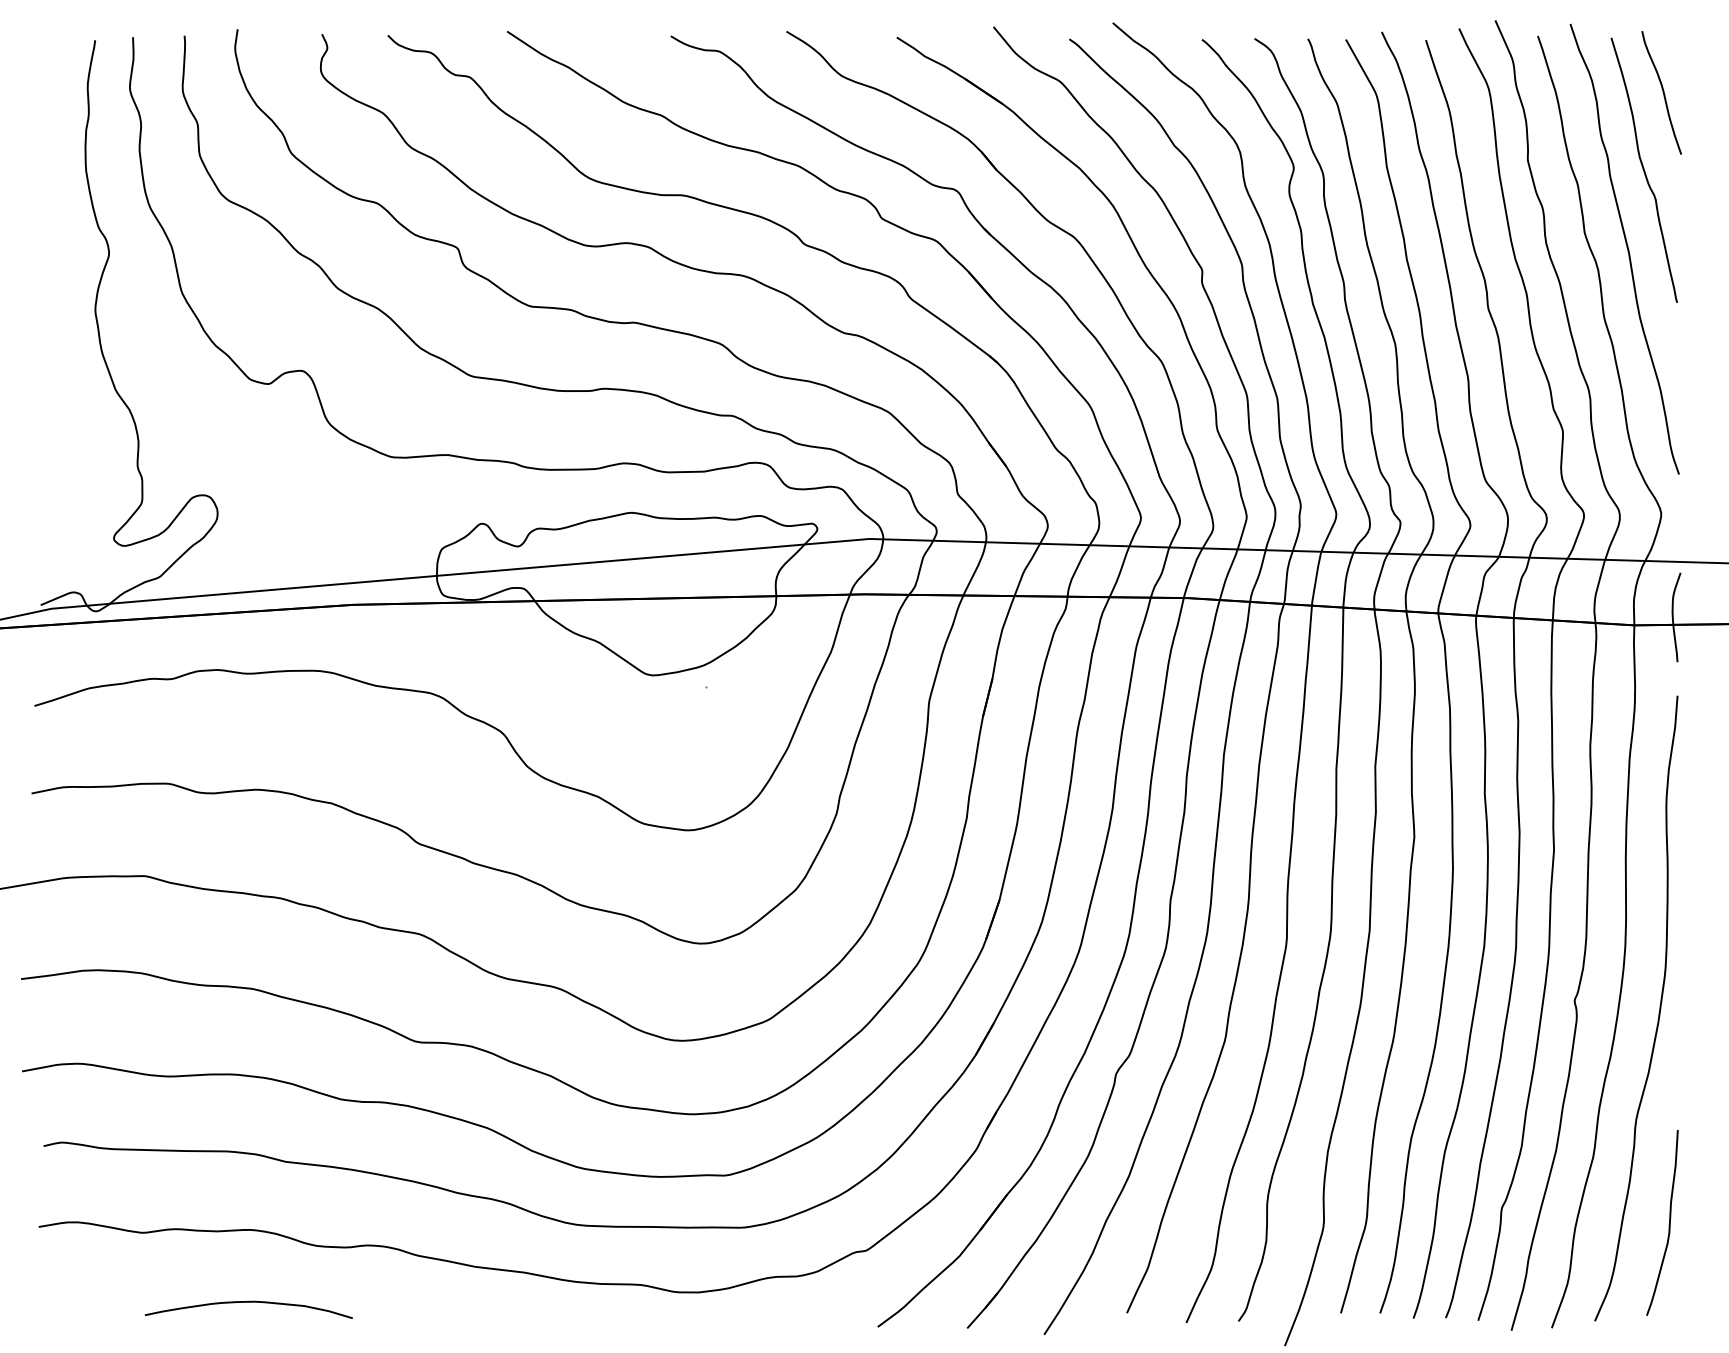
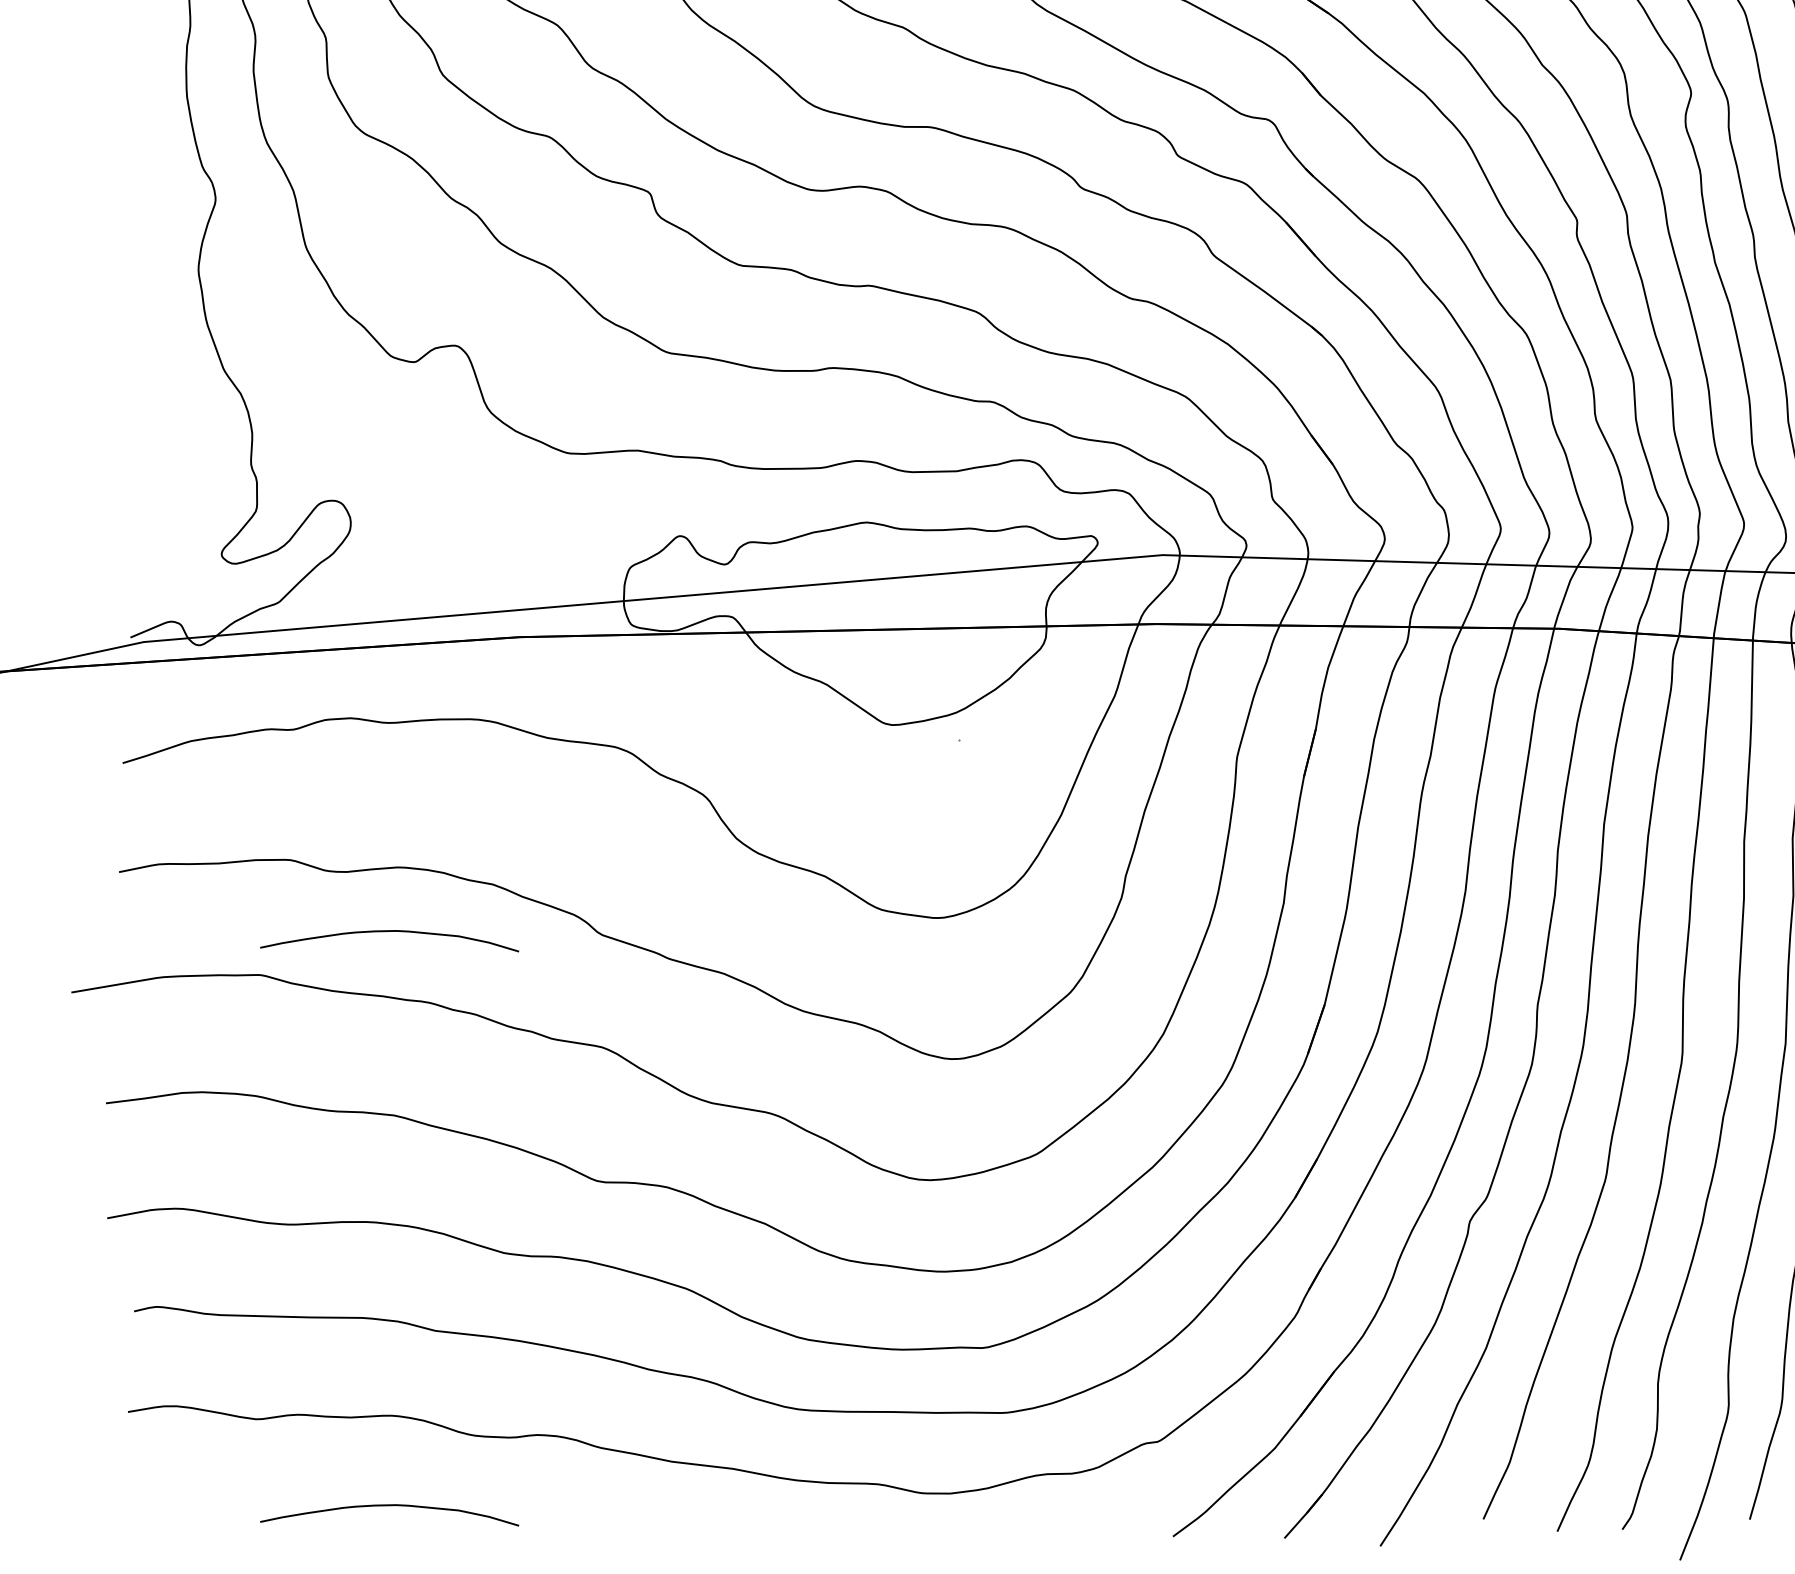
curve: (248, 841) -> (389, 931), added

